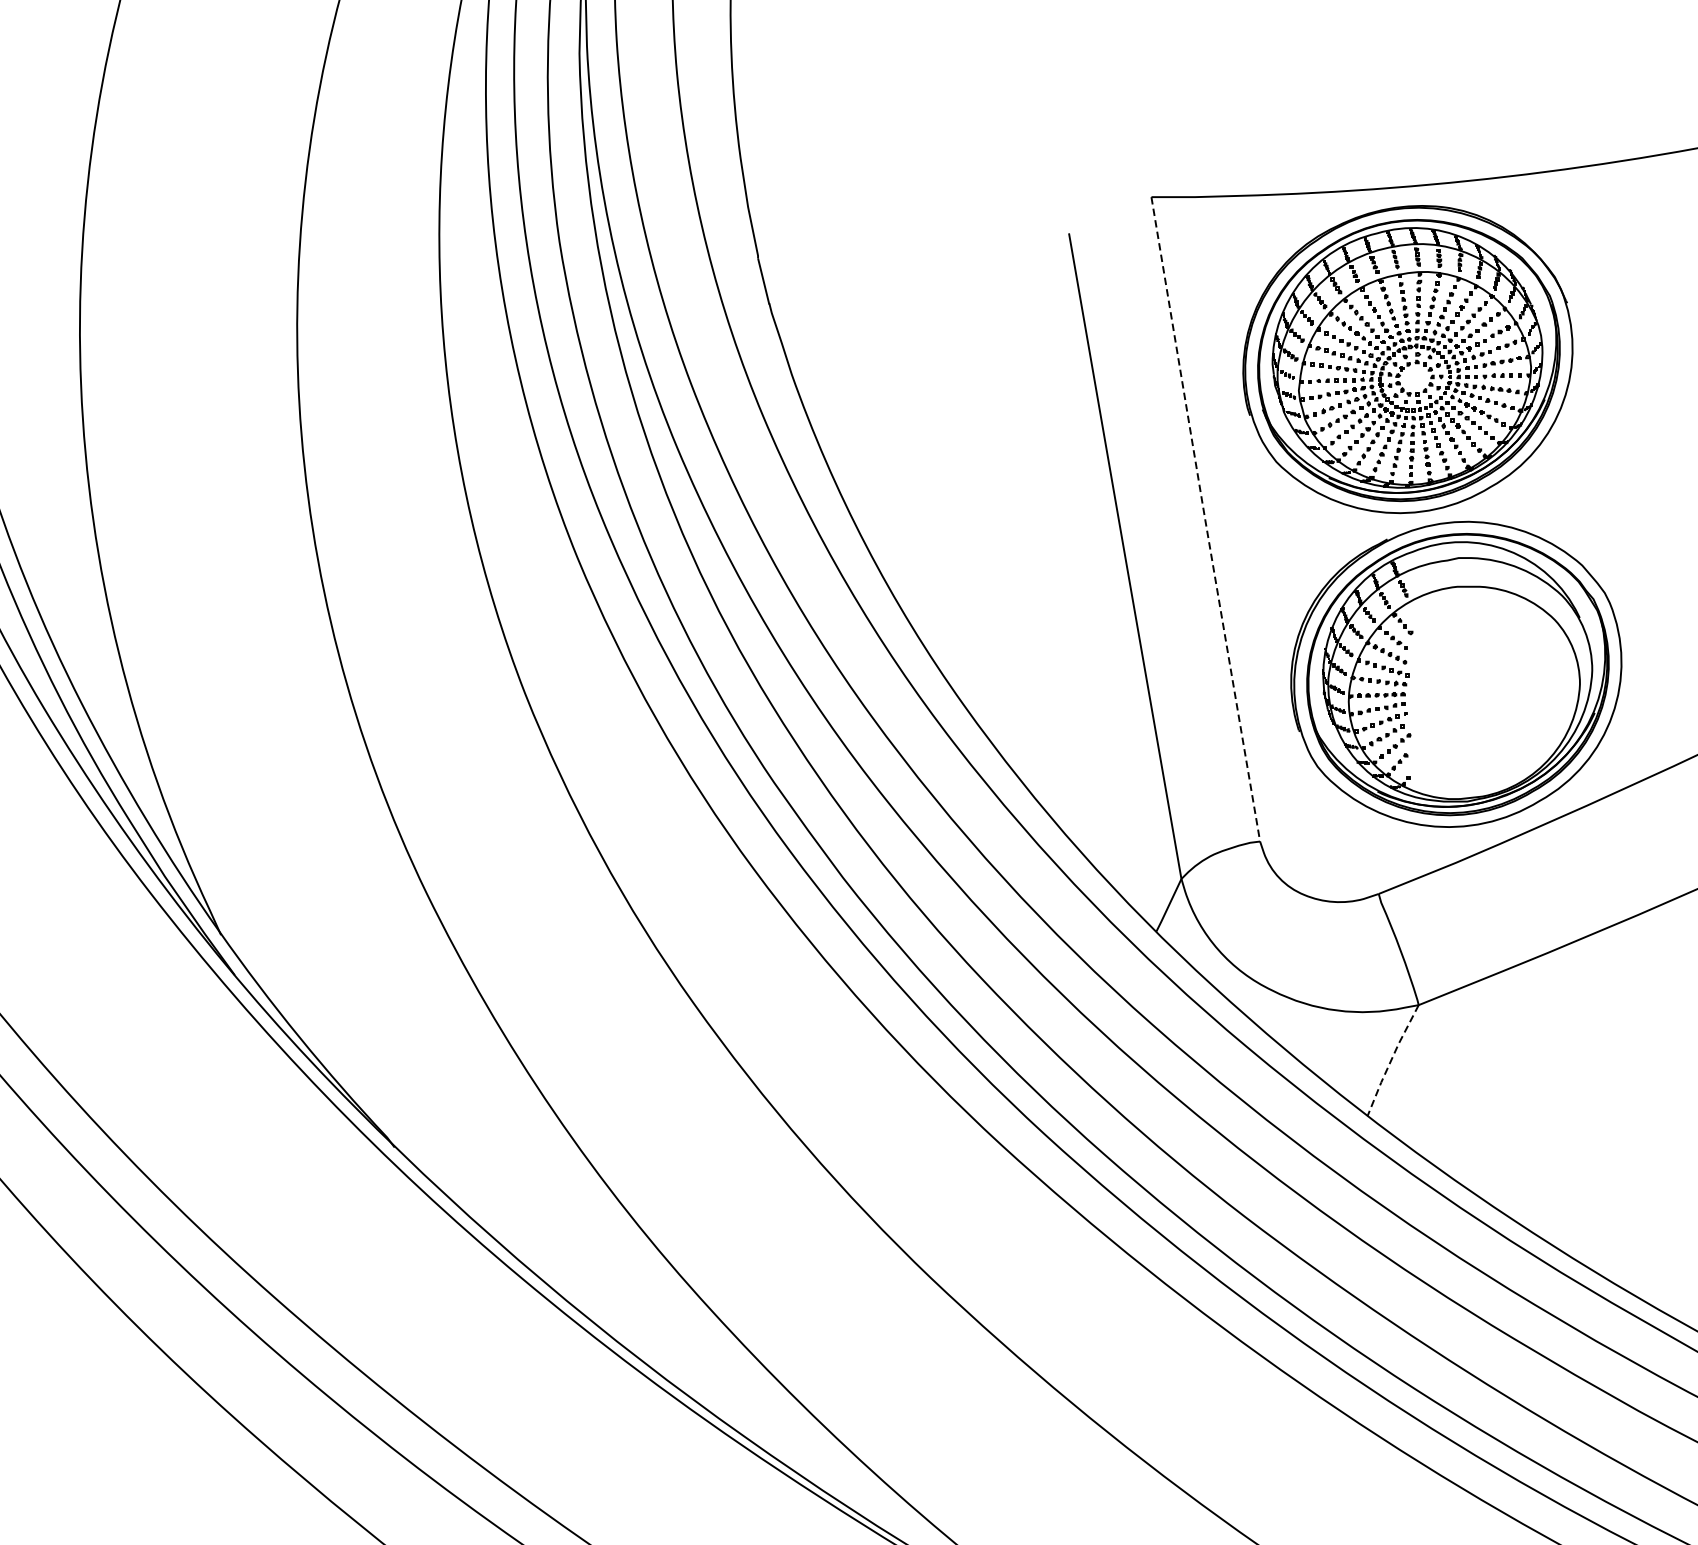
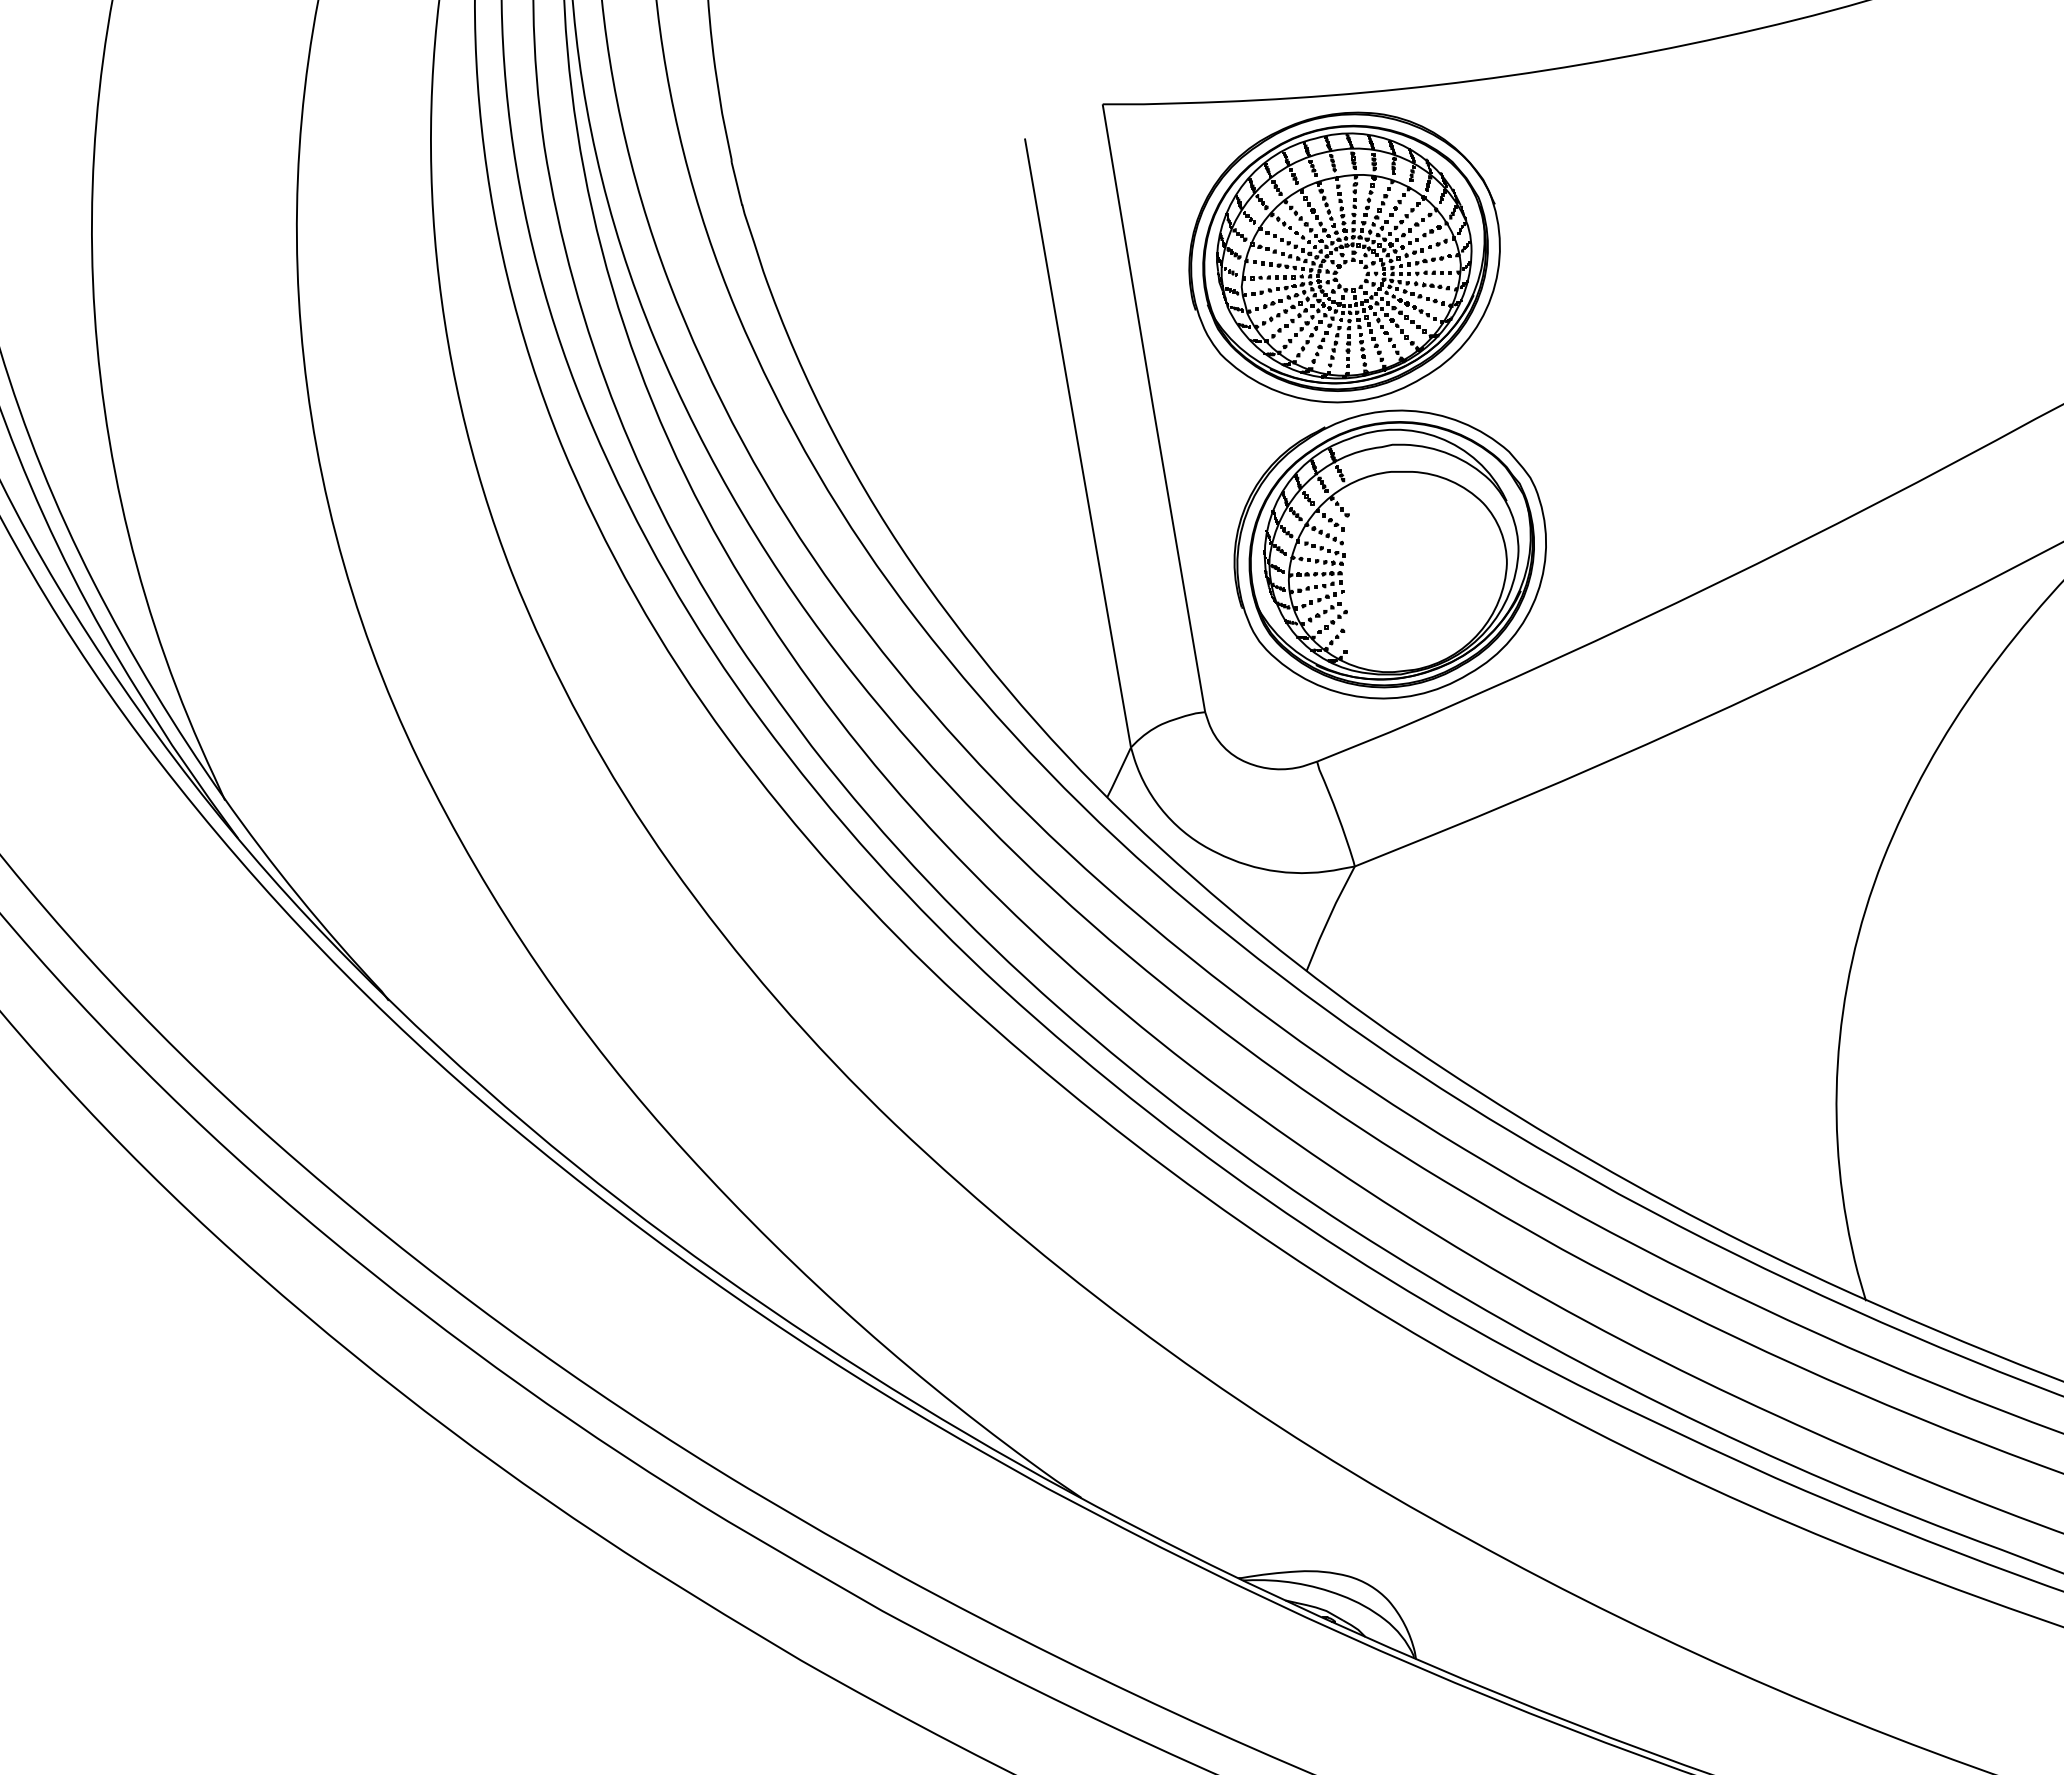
line: (1205, 519) -> (1153, 408), dashed -> solid
line: (1391, 1060) -> (1329, 918), dashed -> solid

